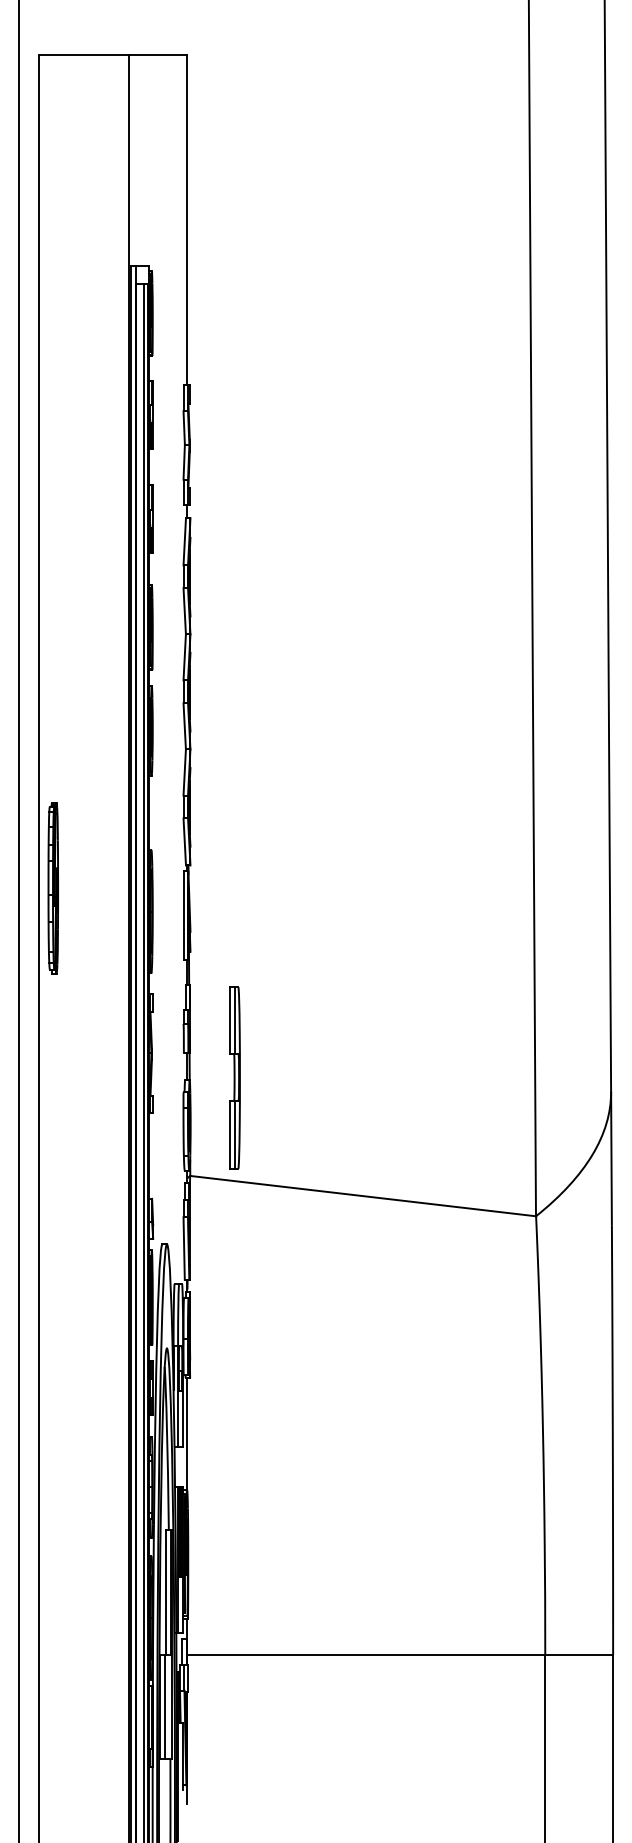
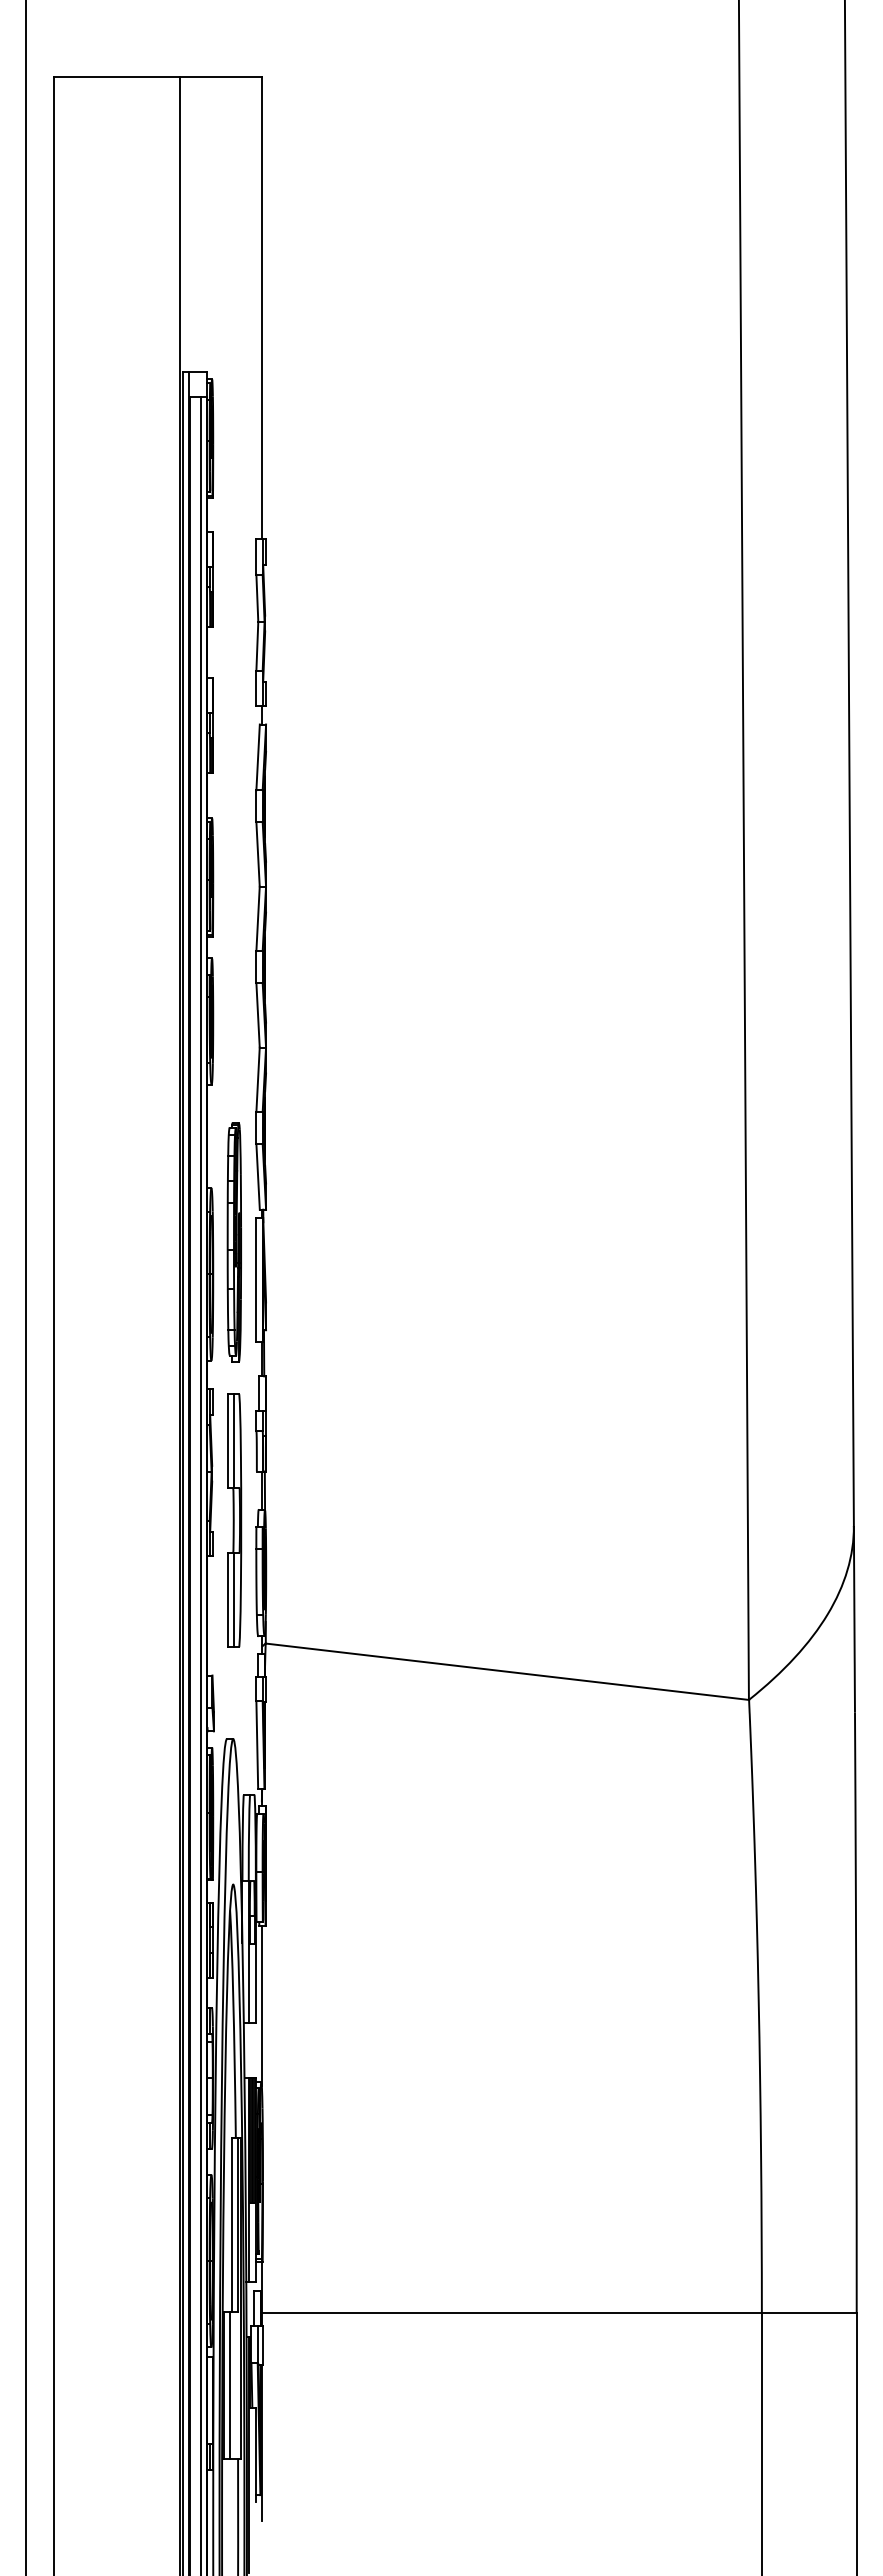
part: (52, 888) -> (233, 1242), moved
part: (235, 1077) -> (234, 1520), moved

